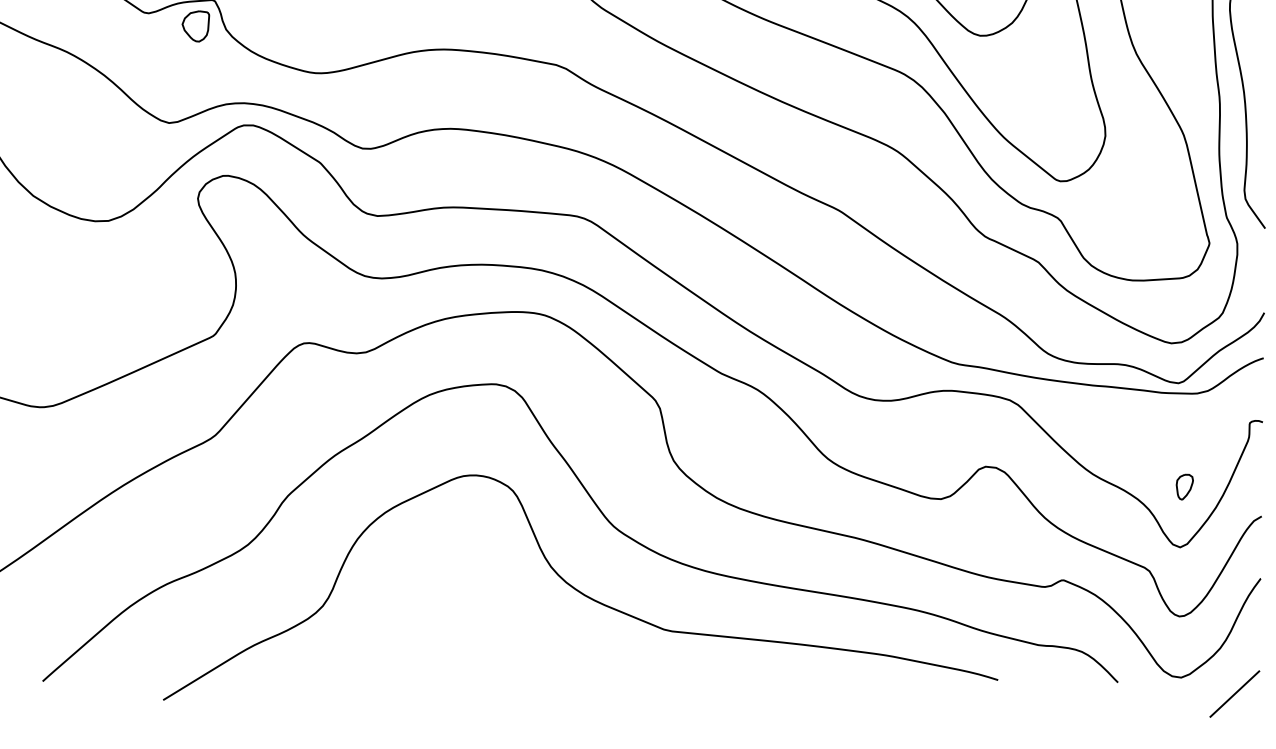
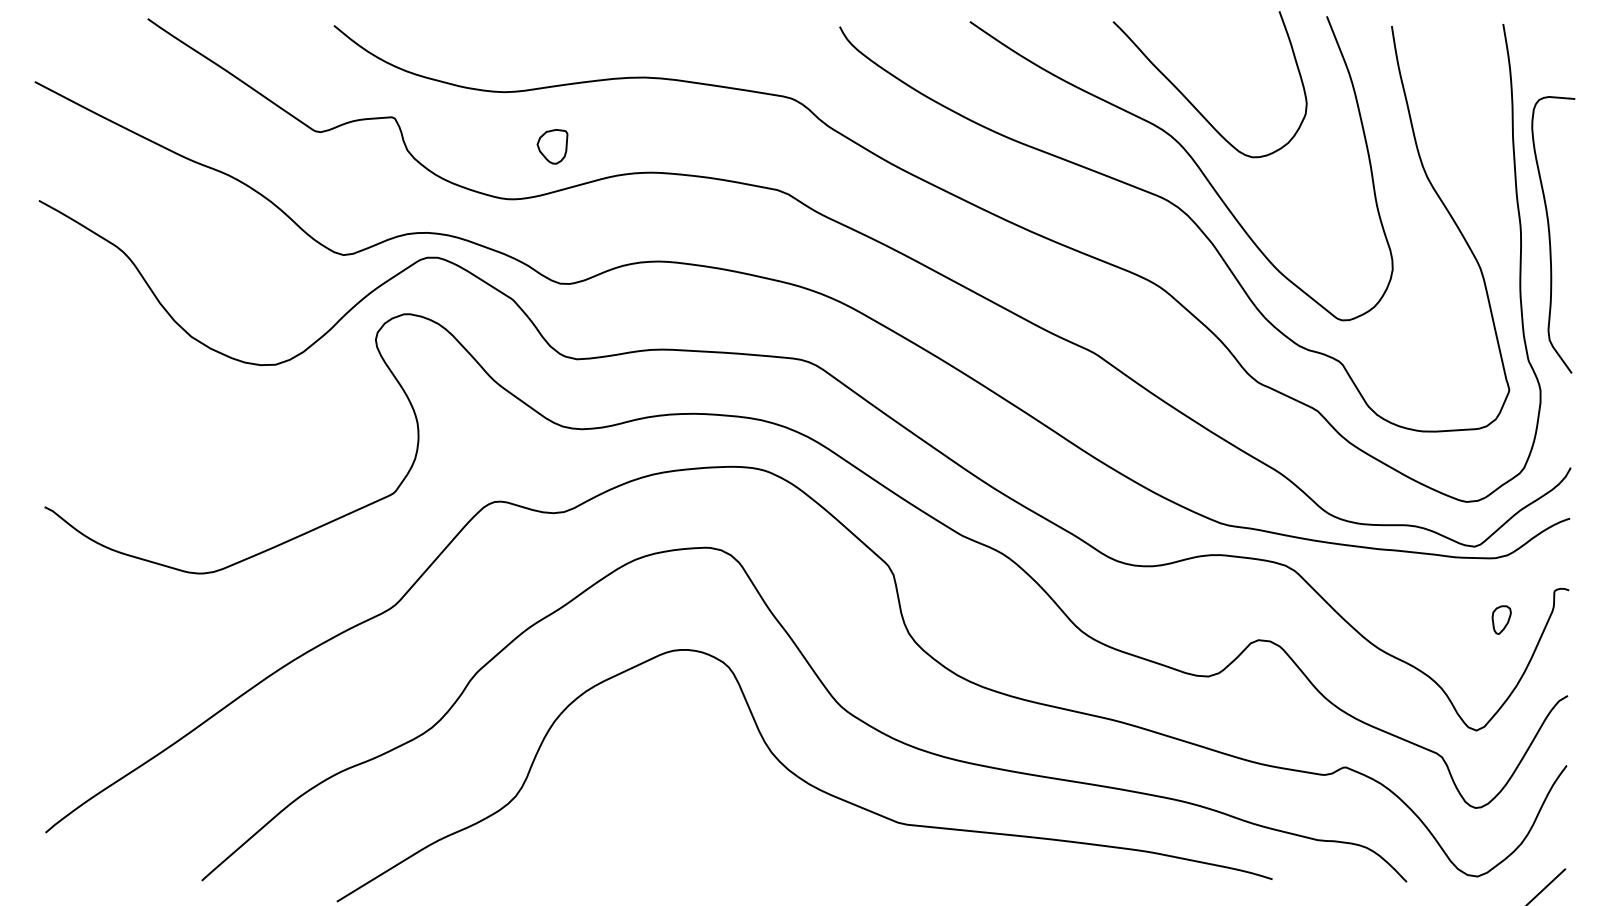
part: (195, 26) -> (552, 146), moved
part: (1184, 486) -> (1501, 619), moved

